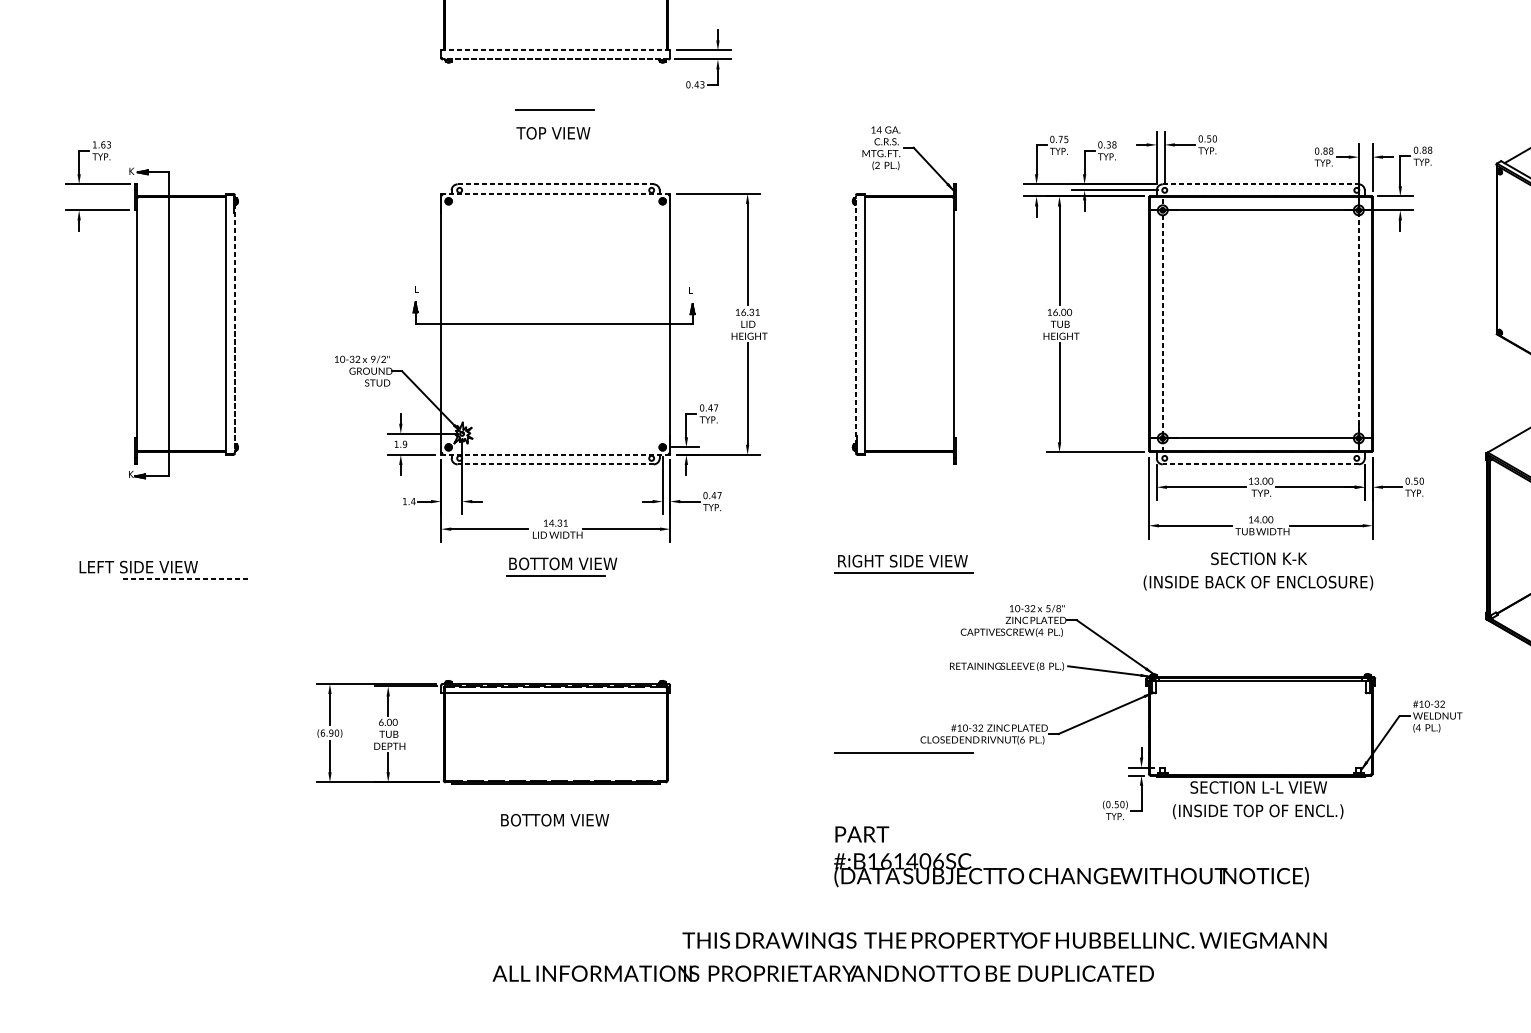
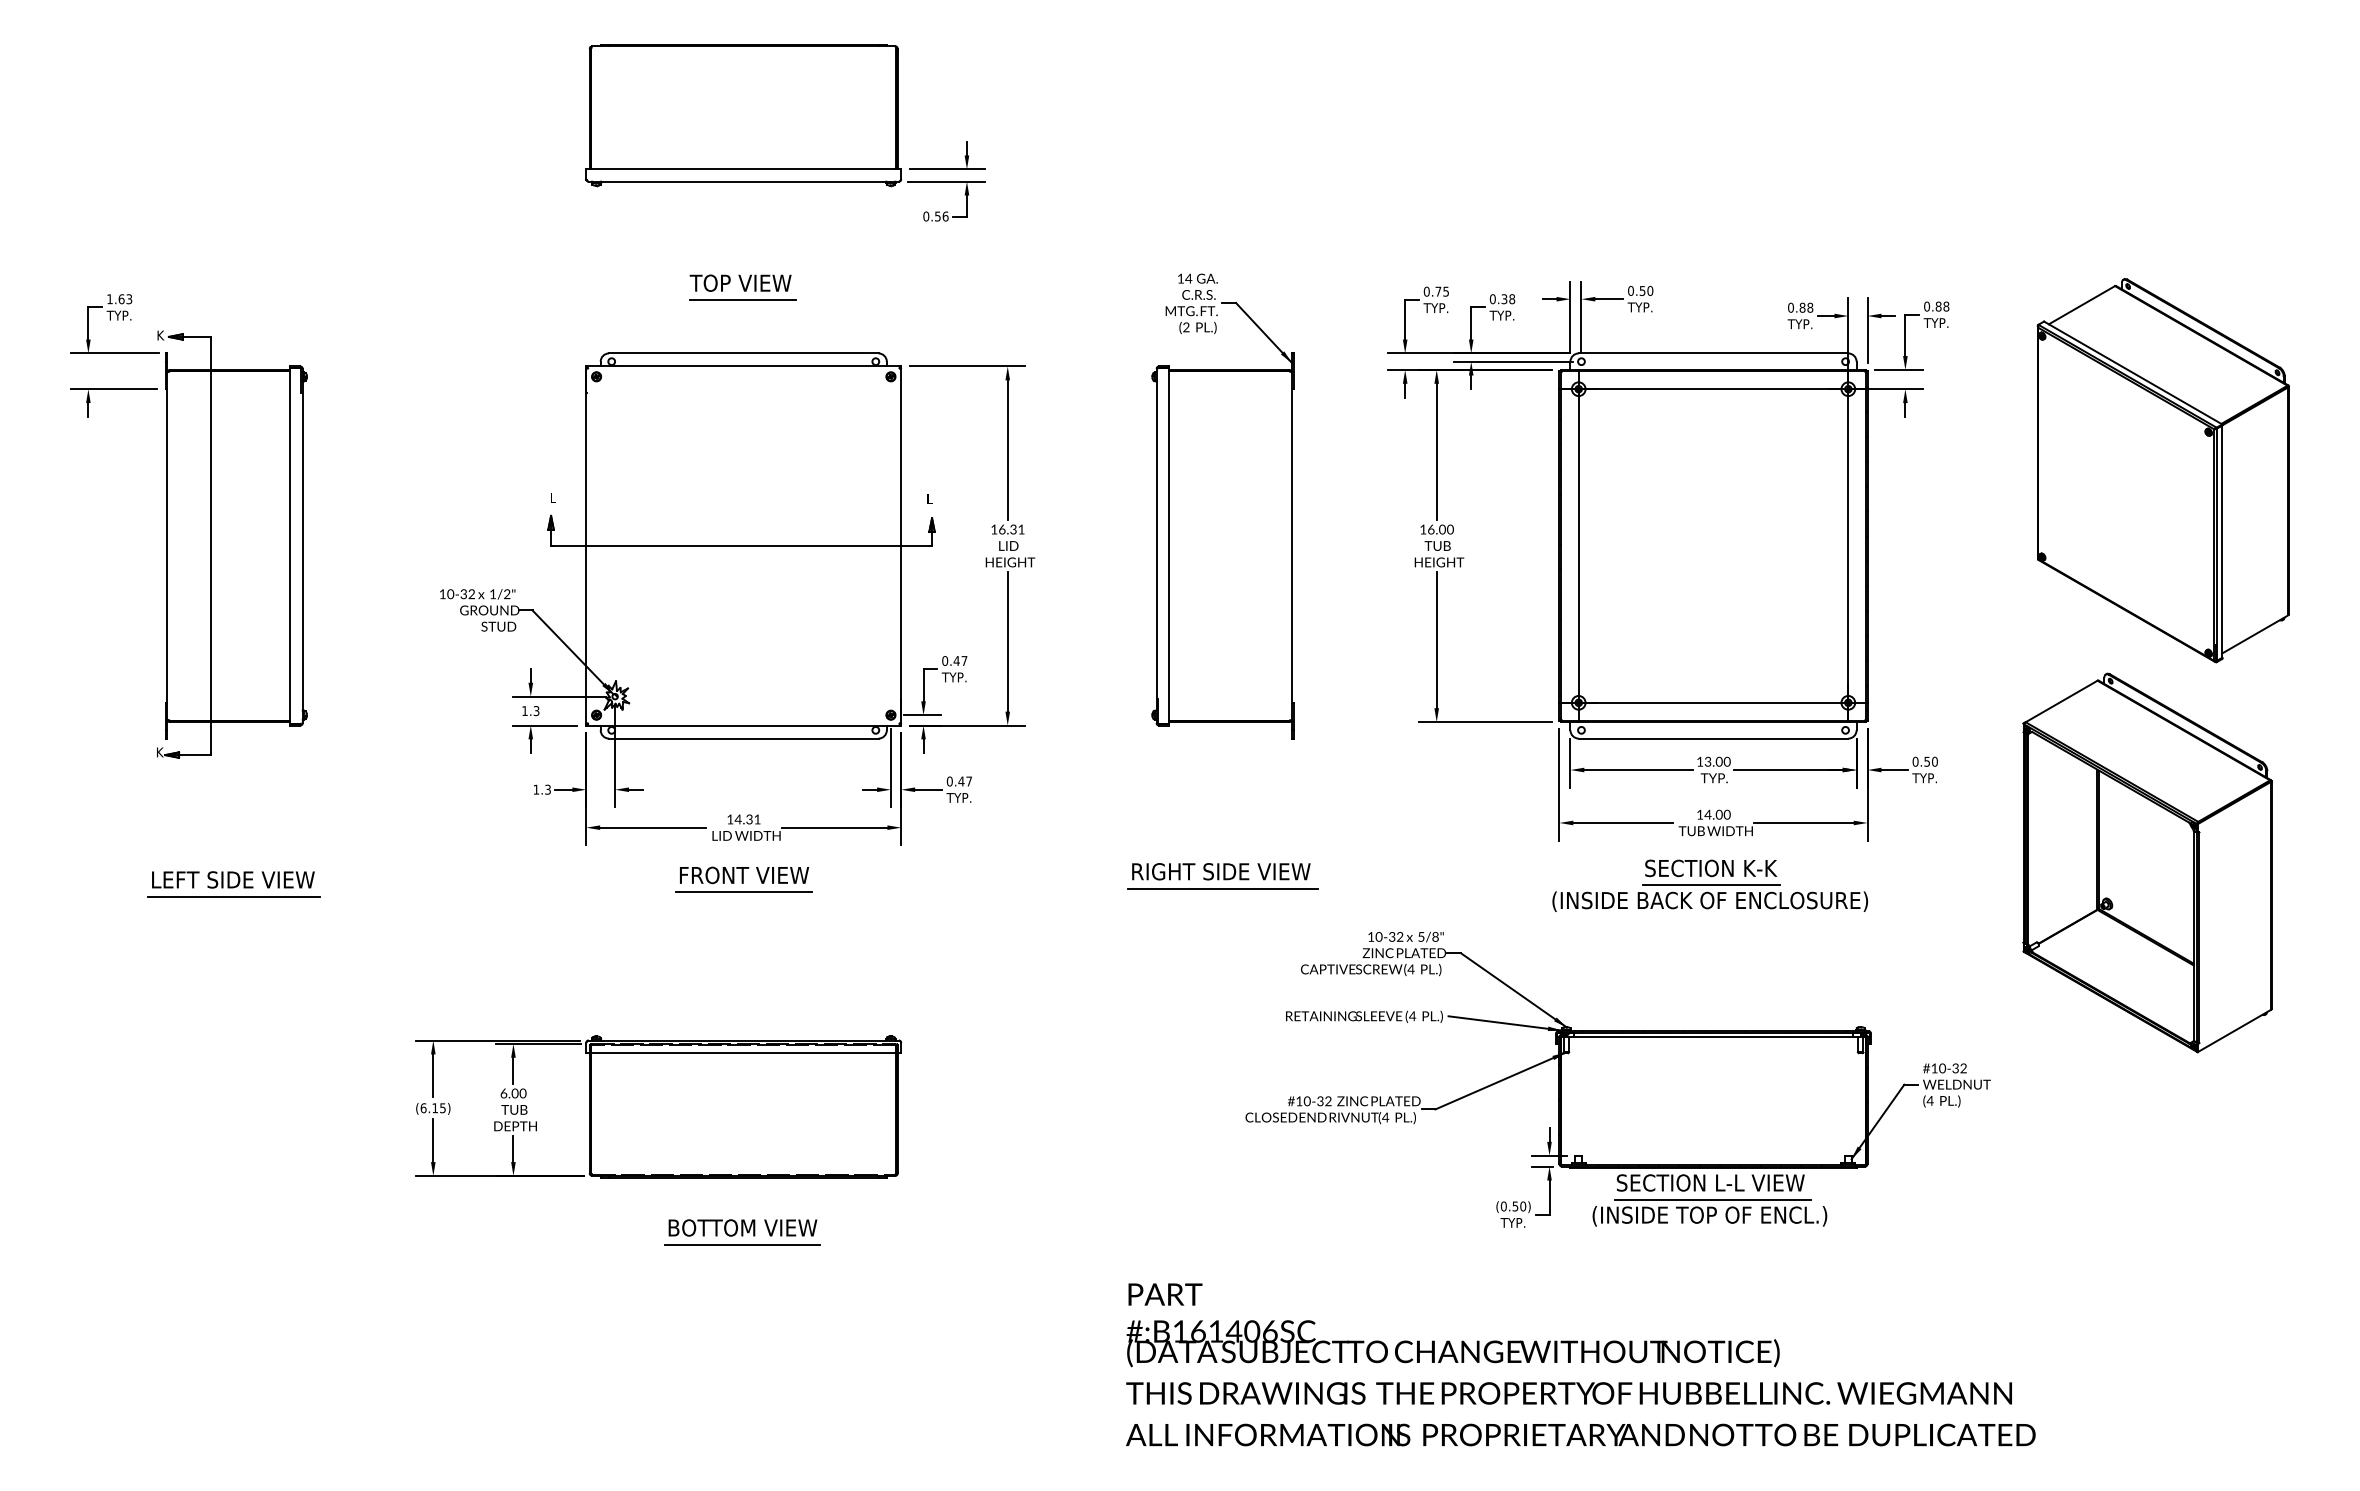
line: (556, 50) -> (744, 169), dashed -> solid
line: (555, 59) -> (743, 181), dashed -> solid
text: (699, 84) -> (941, 216), 0.43 -> 0.56
line: (554, 109) -> (742, 299), moved
line: (555, 184) -> (743, 353), dashed -> solid
line: (1260, 184) -> (1713, 353), dashed -> solid
line: (556, 193) -> (744, 366), dashed -> solid
line: (855, 323) -> (1156, 545), dashed -> solid
line: (1162, 323) -> (1578, 545), dashed -> solid
line: (234, 324) -> (302, 546), dashed -> solid
line: (1358, 324) -> (1848, 546), dashed -> solid
text: (372, 359) -> (492, 594), 9/2" -> 1/2"
text: (404, 443) -> (536, 710), 1.9 -> 1.3
line: (555, 454) -> (743, 725), dashed -> solid
line: (555, 464) -> (743, 738), dashed -> solid
line: (1260, 464) -> (1713, 738), dashed -> solid
text: (412, 501) -> (547, 789), 1.4 -> 1.3
text: (564, 563) -> (755, 875), BOTTOM VIEW -> FRONT VIEW
text: (138, 566) -> (233, 879), moved
line: (1259, 571) -> (1711, 885), added
line: (185, 579) -> (234, 896), dashed -> solid
text: (1041, 666) -> (1412, 1016), (8 -> (4
text: (333, 733) -> (438, 1108), (6.90) -> (6.15)
text: (1022, 739) -> (1385, 1117), (6 -> (4
line: (903, 752) -> (1222, 1135), removed
line: (1260, 799) -> (1712, 1199), added
line: (554, 832) -> (742, 1244), added
text: (1070, 856) -> (1452, 1325), moved
text: (1004, 940) -> (1568, 1393), moved
text: (823, 973) -> (1580, 1434), moved

